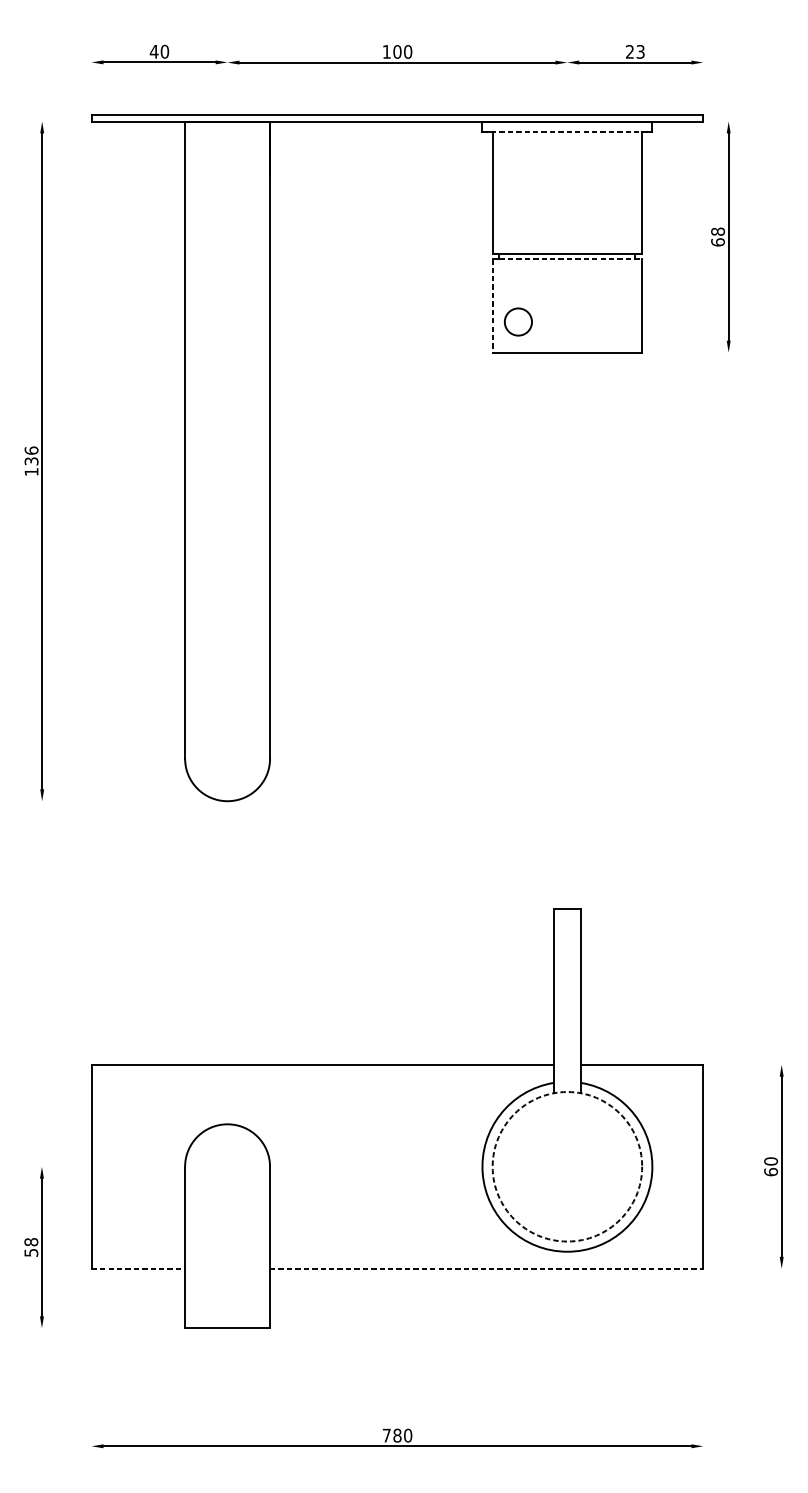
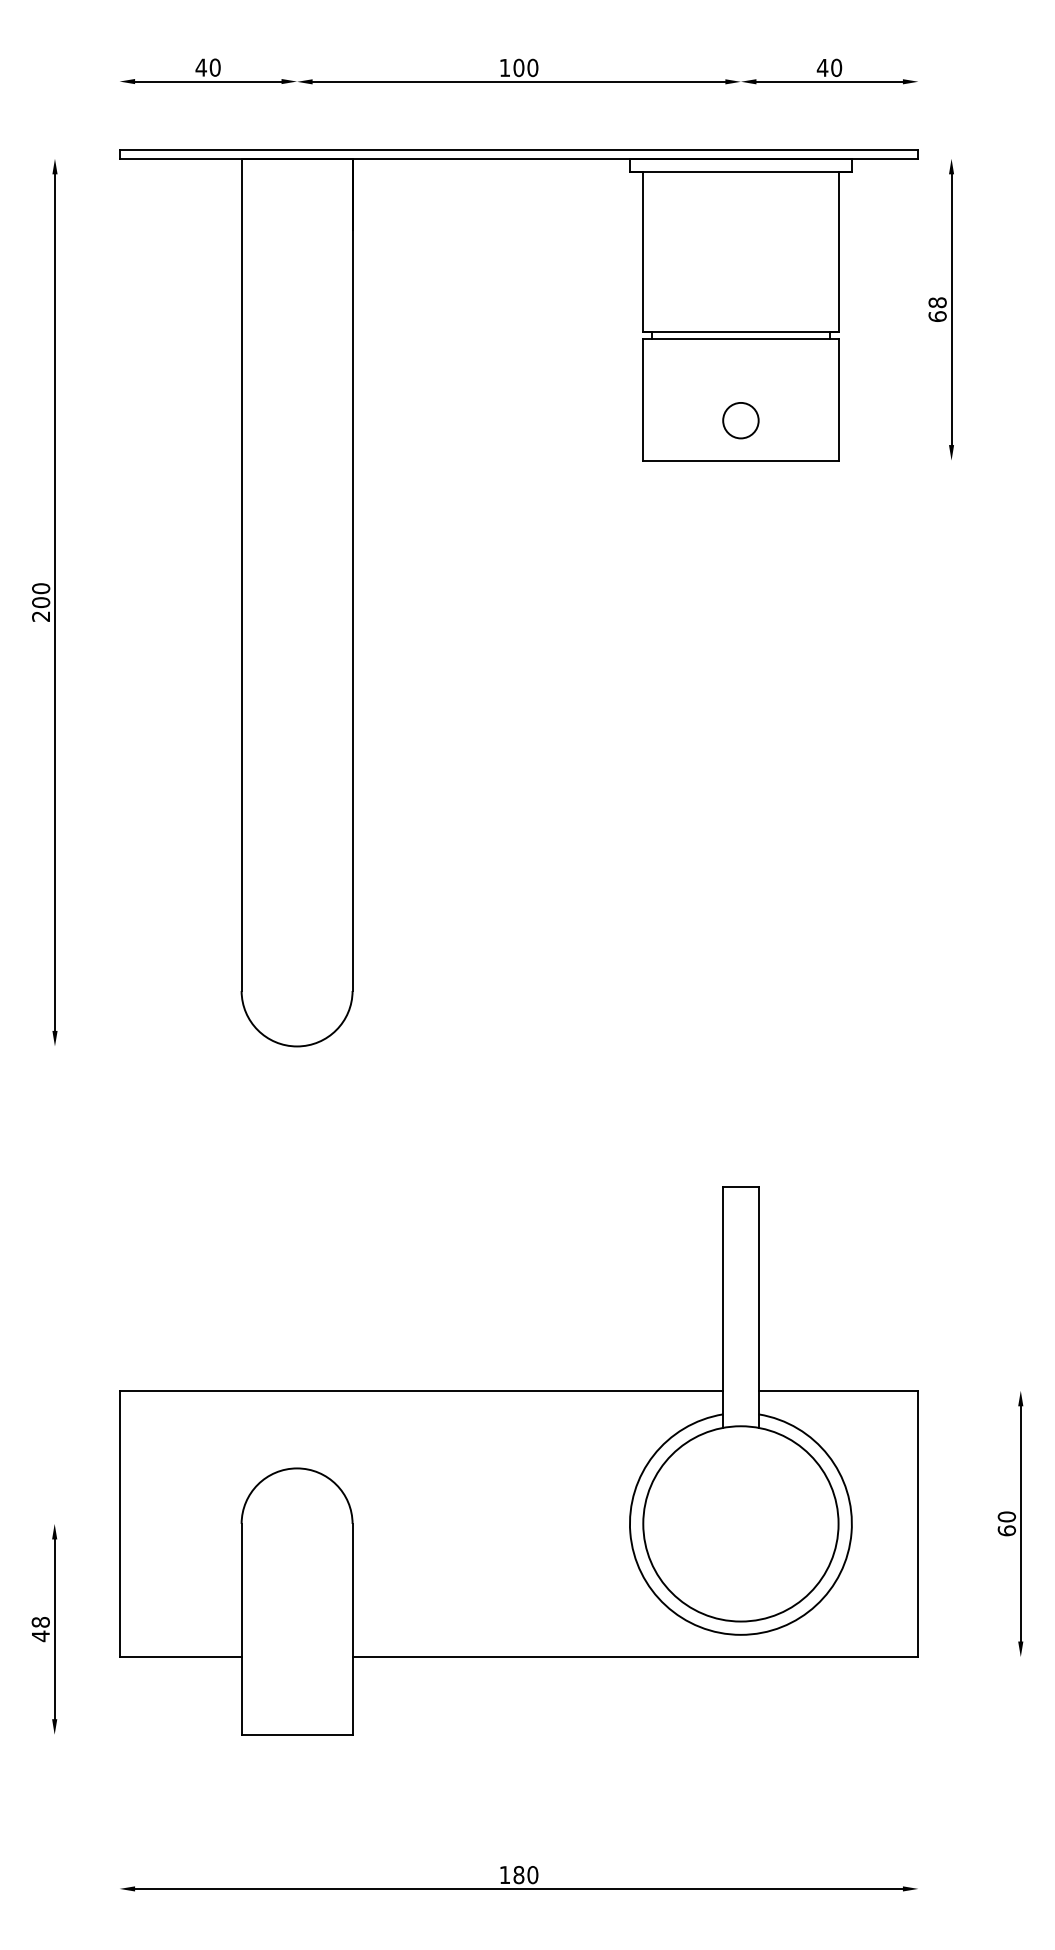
text: (635, 51) -> (829, 67), 23 -> 40
line: (567, 132) -> (740, 172), dashed -> solid
line: (570, 259) -> (745, 338), dashed -> solid
line: (492, 306) -> (643, 400), dashed -> solid
circle: (518, 321) -> (740, 420), moved
text: (31, 461) -> (41, 602), 136 -> 200
circle: (567, 1166) -> (740, 1523), dashed -> solid
text: (31, 1253) -> (40, 1636), 58 -> 48
line: (139, 1269) -> (181, 1657), dashed -> solid
line: (486, 1269) -> (635, 1657), dashed -> solid
text: (386, 1435) -> (504, 1874), 780 -> 180

